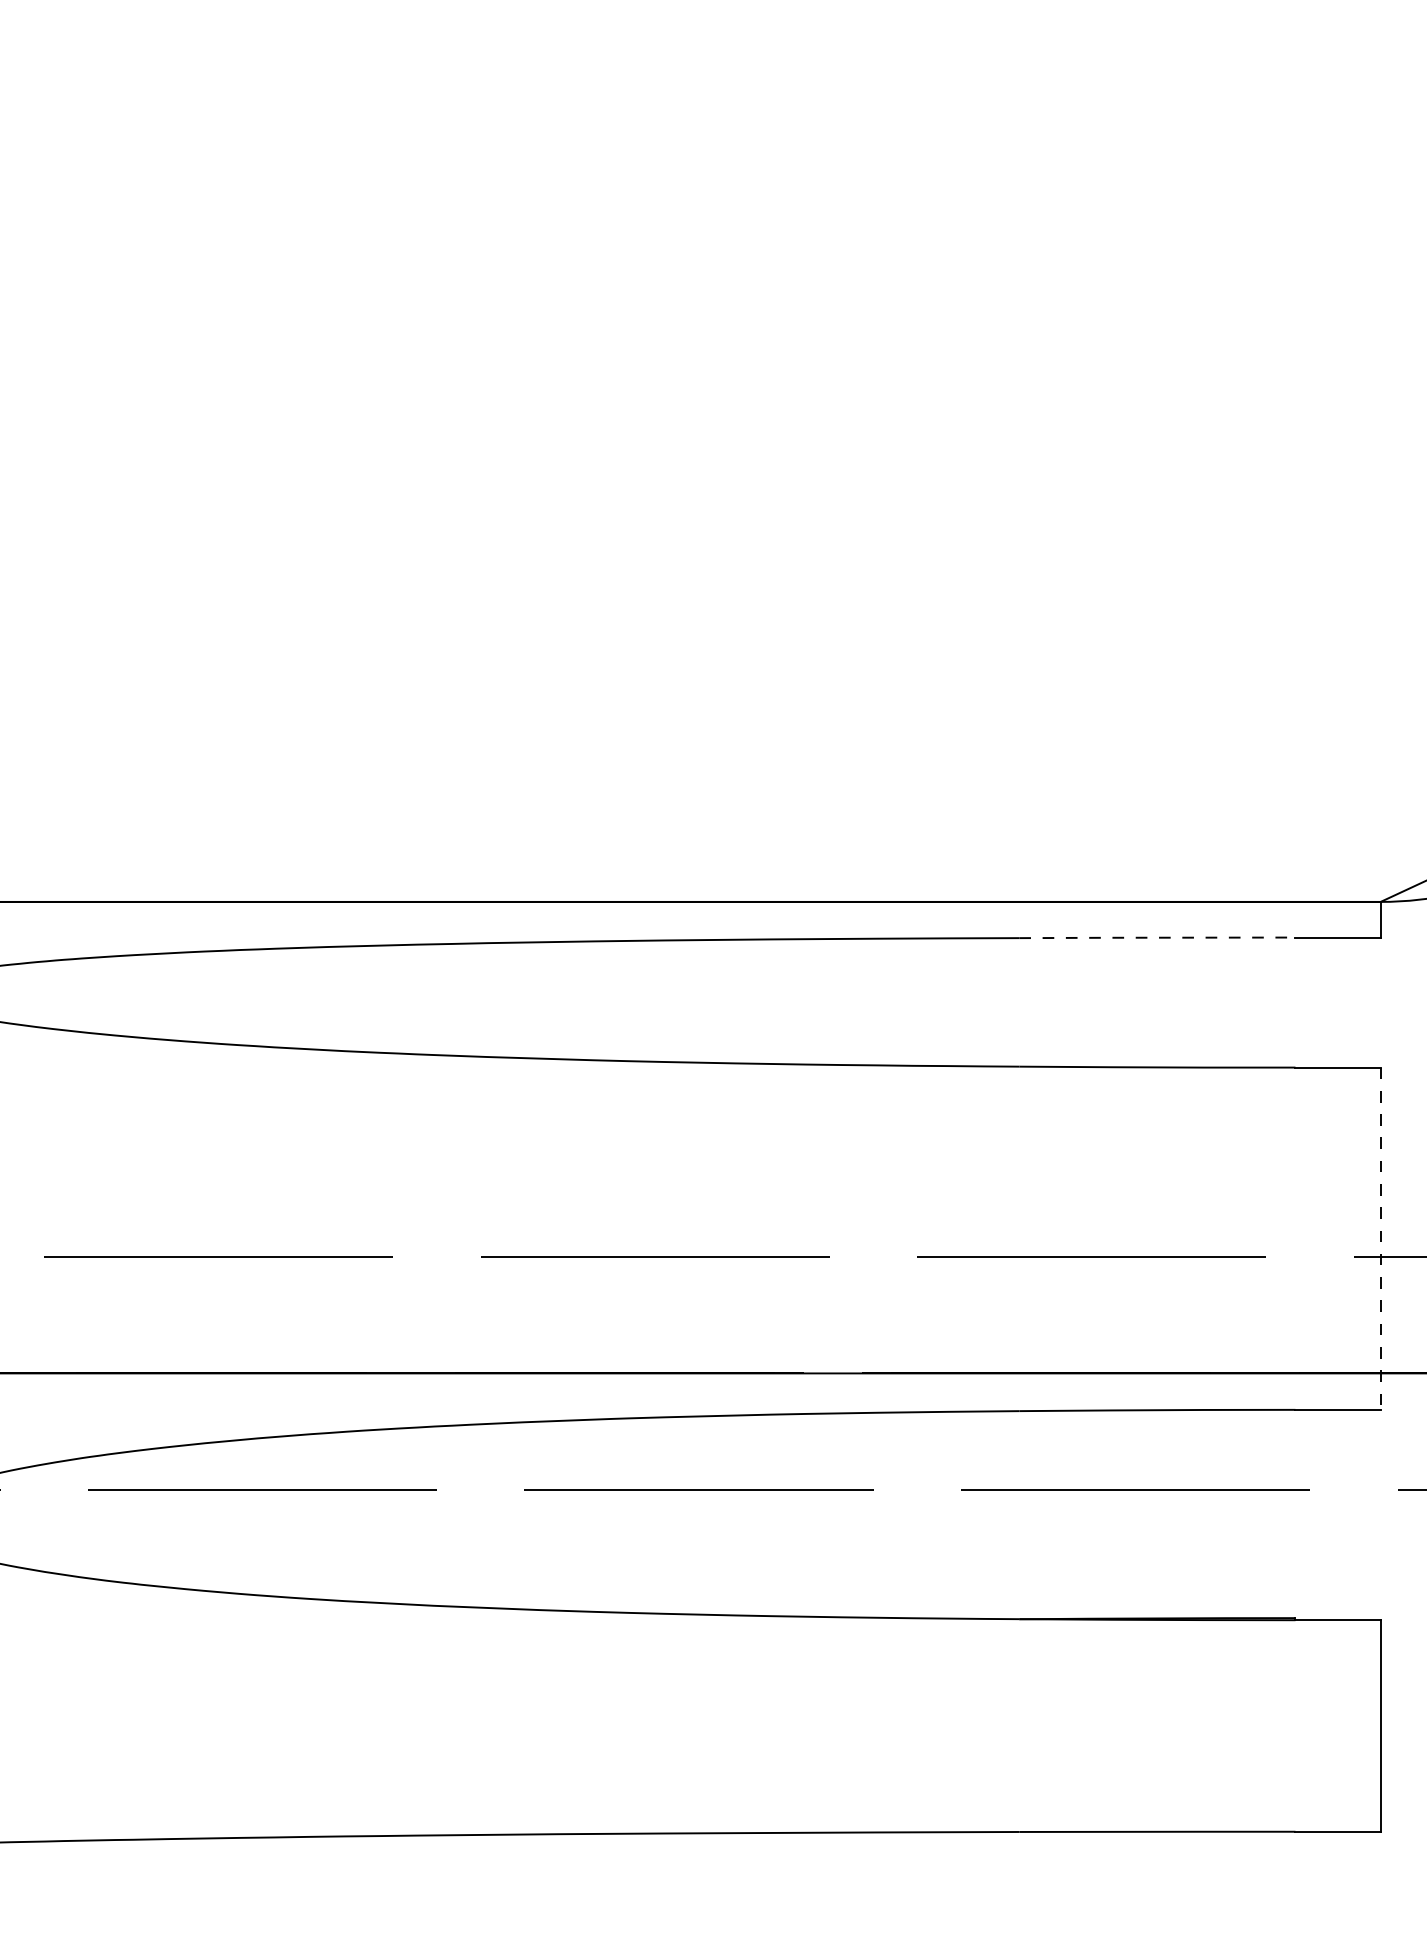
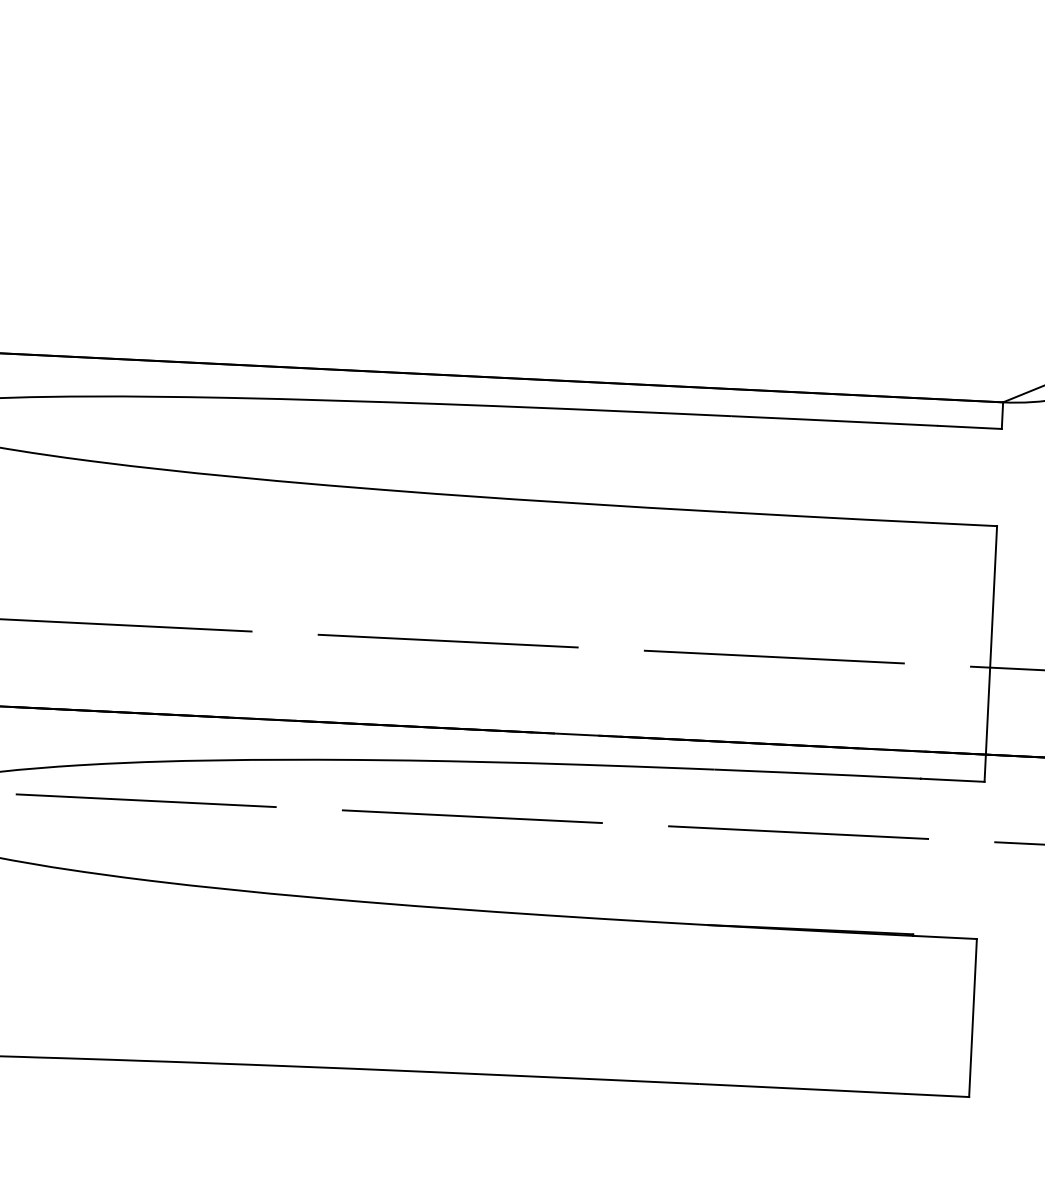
line: (1156, 937) -> (834, 420), dashed -> solid
line: (1380, 1239) -> (990, 654), dashed -> solid

